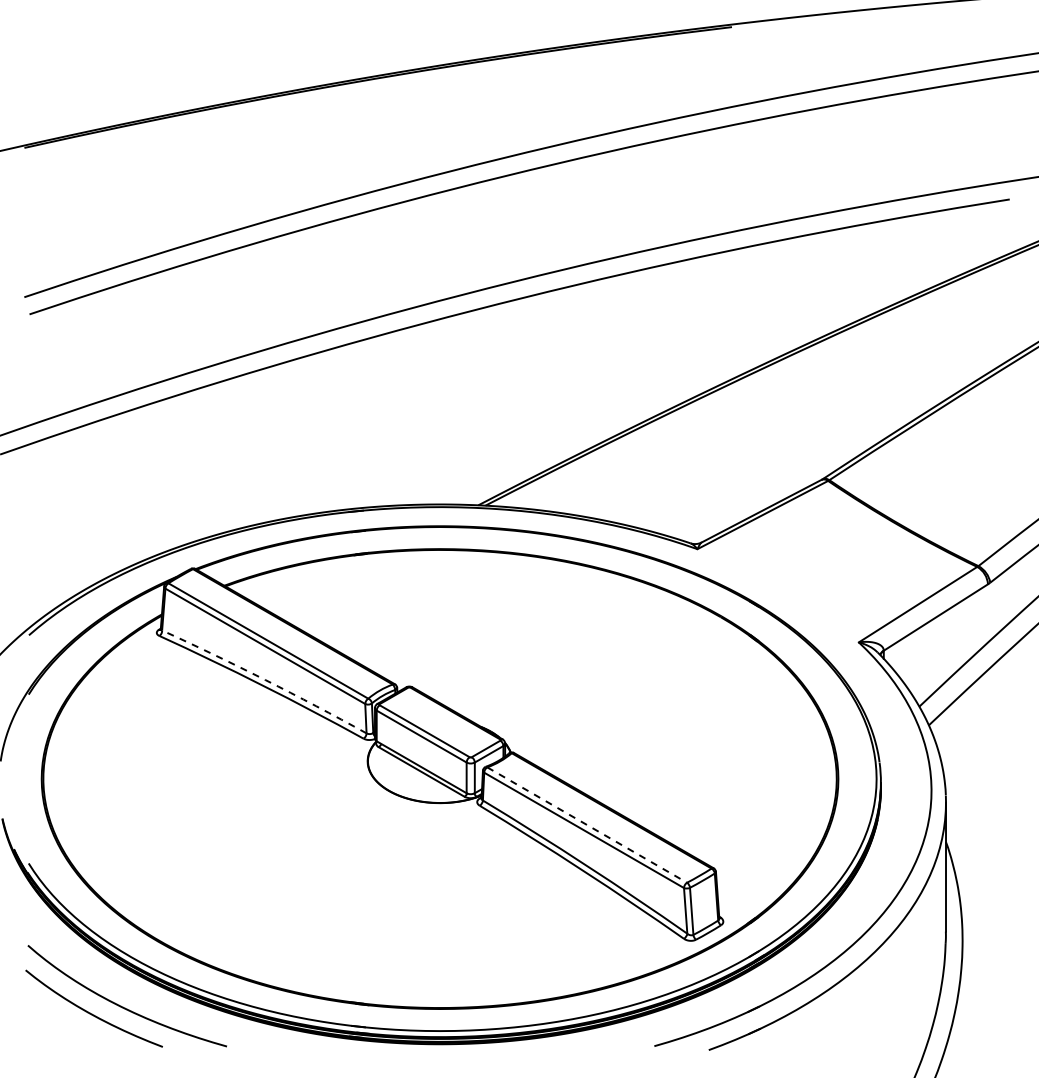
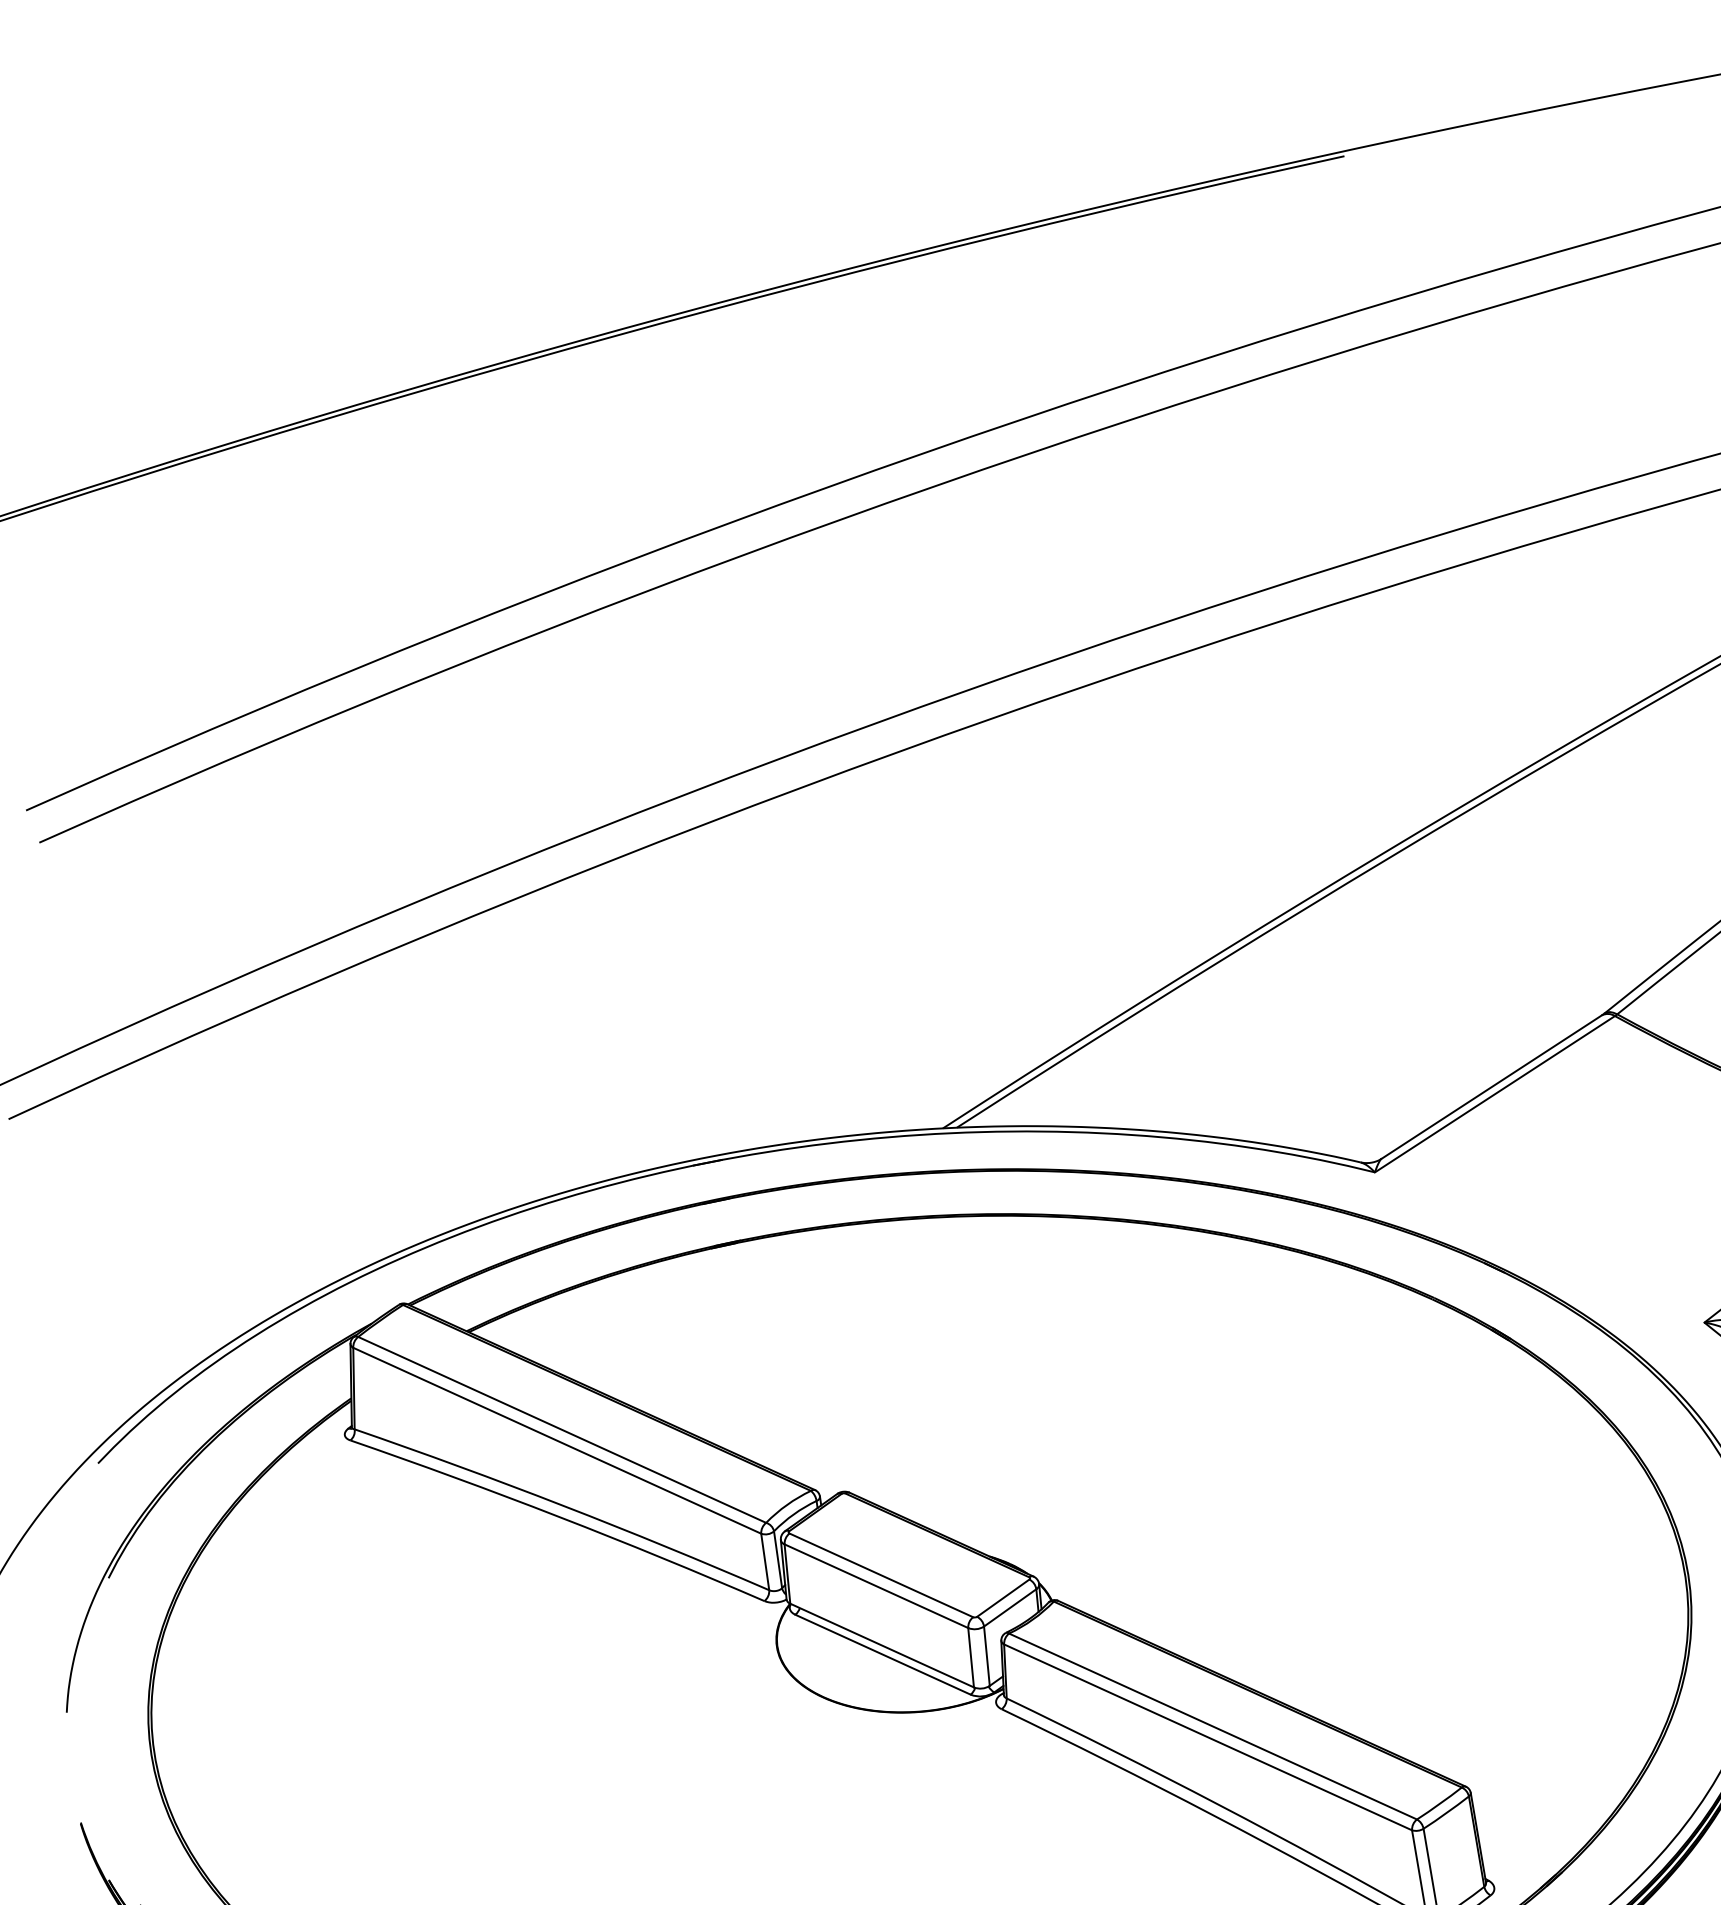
arc: (265, 679) -> (563, 1504), dashed -> solid
line: (587, 825) -> (1213, 1727), dashed -> solid

